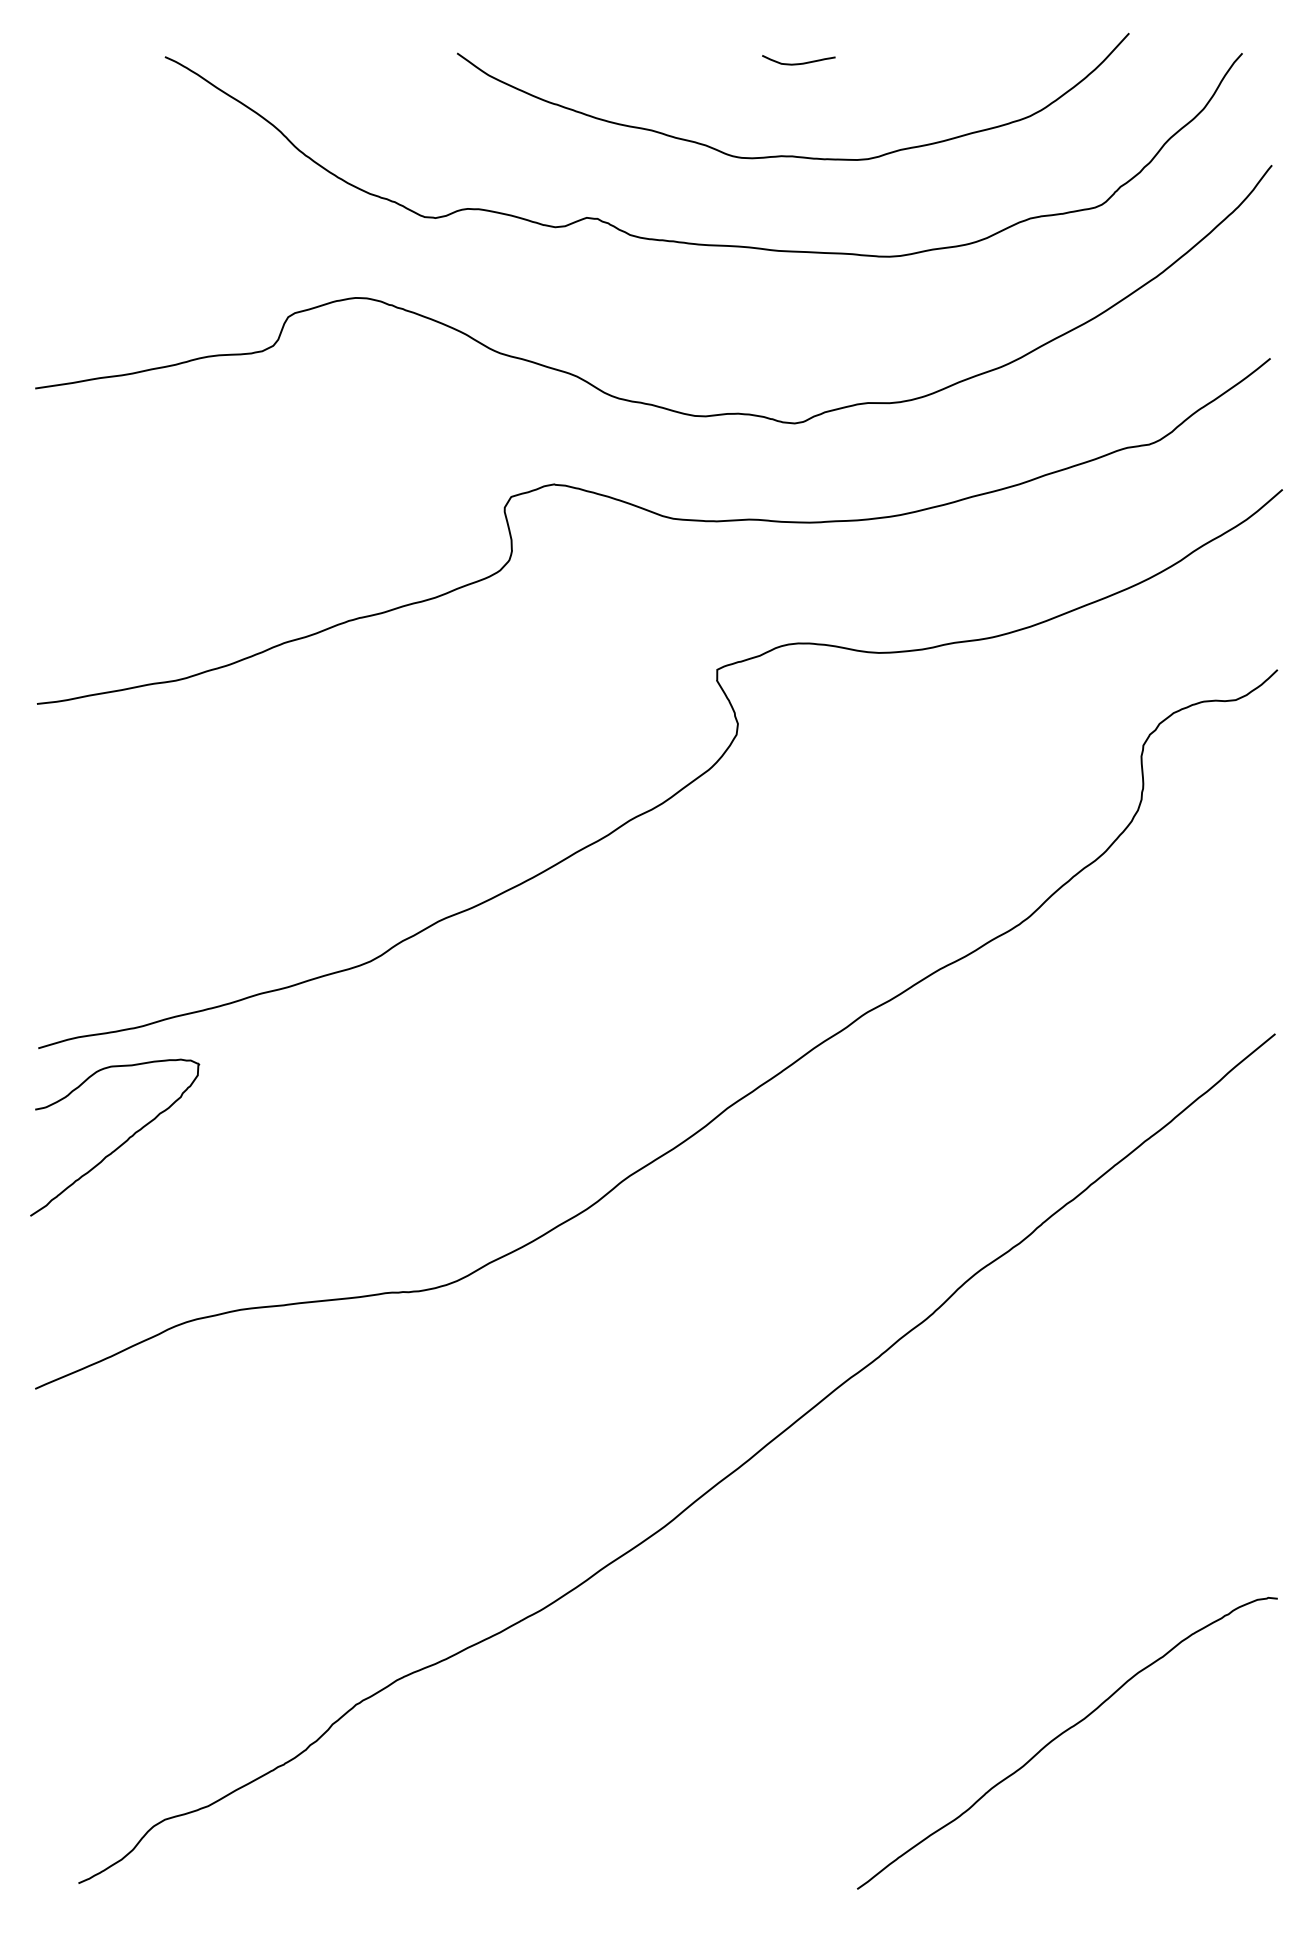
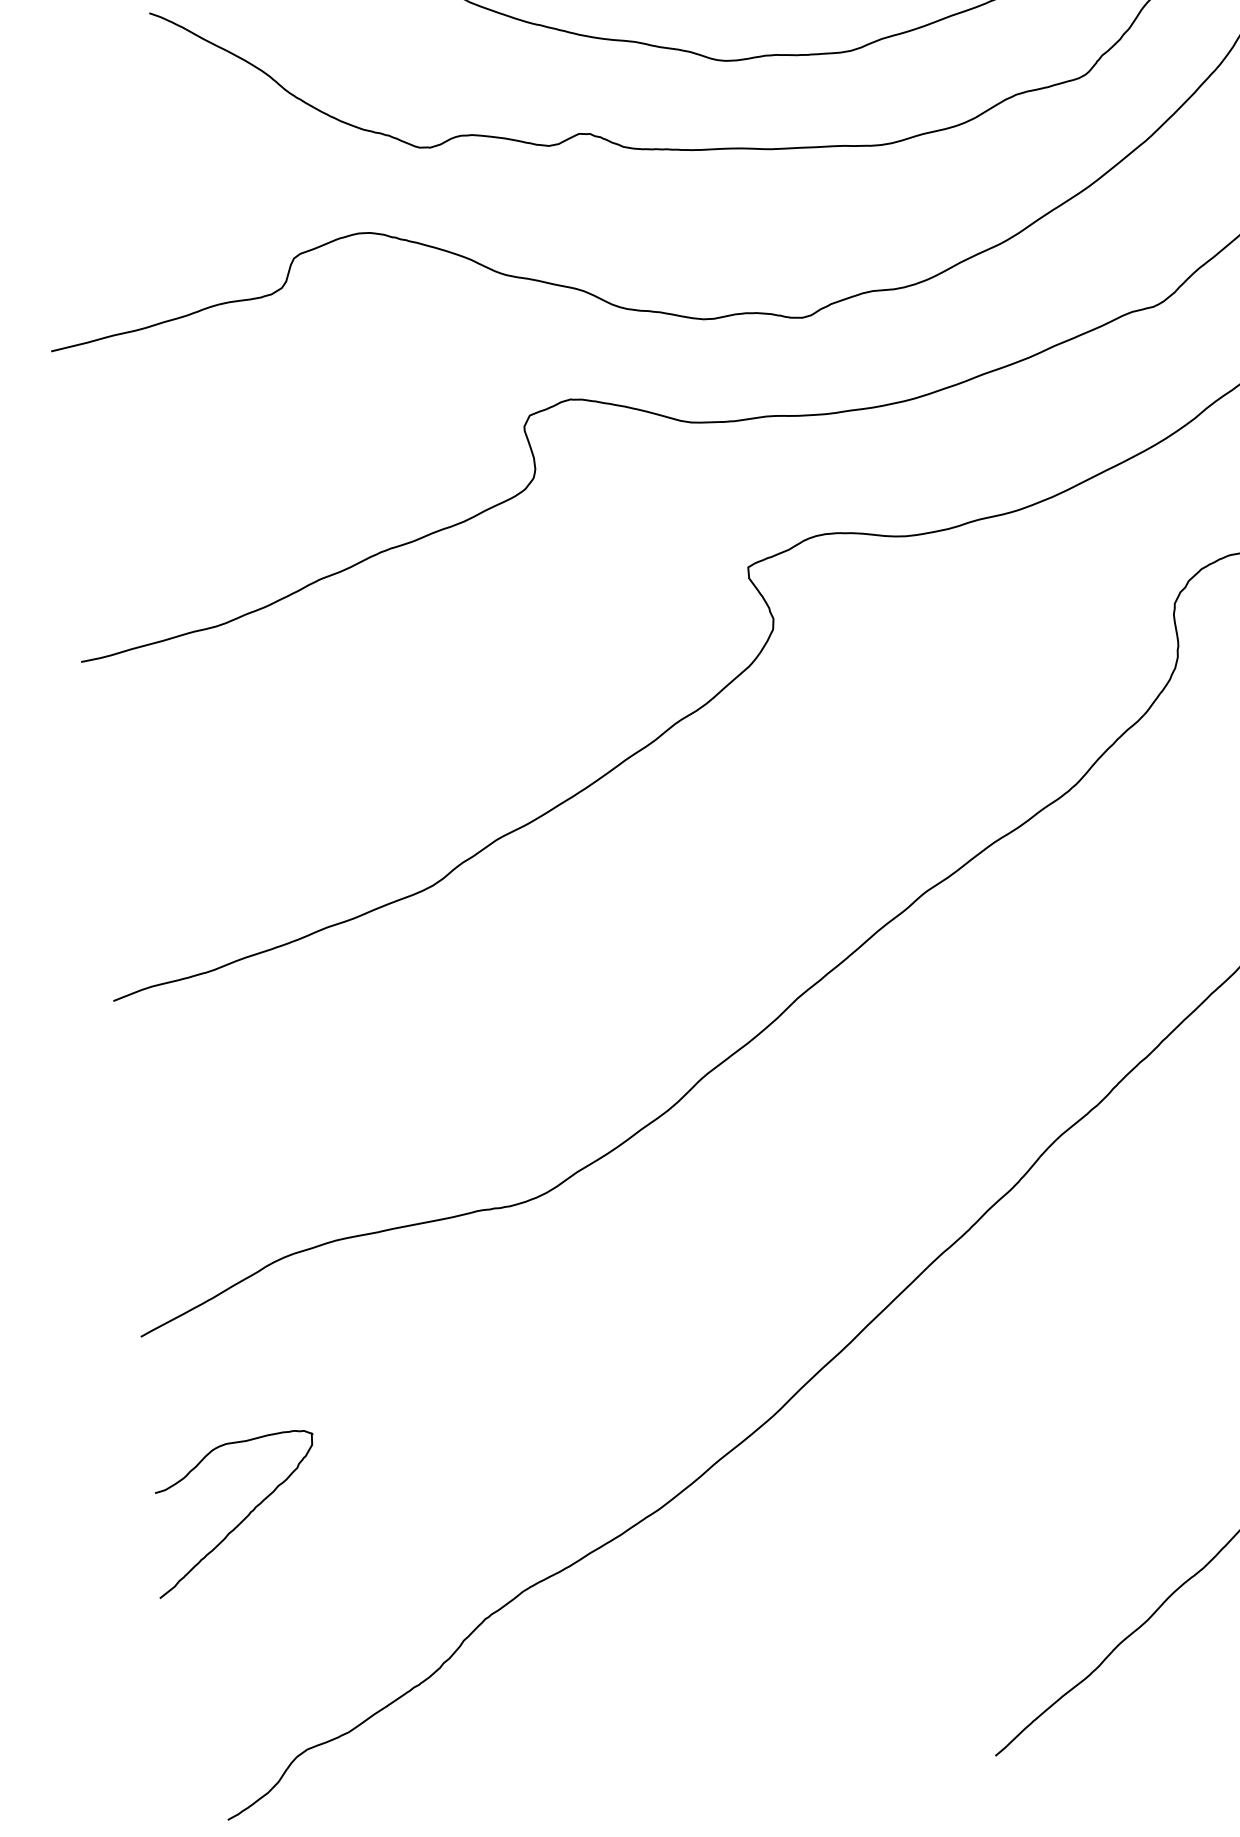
curve: (121, 1143) -> (243, 1518), moved

